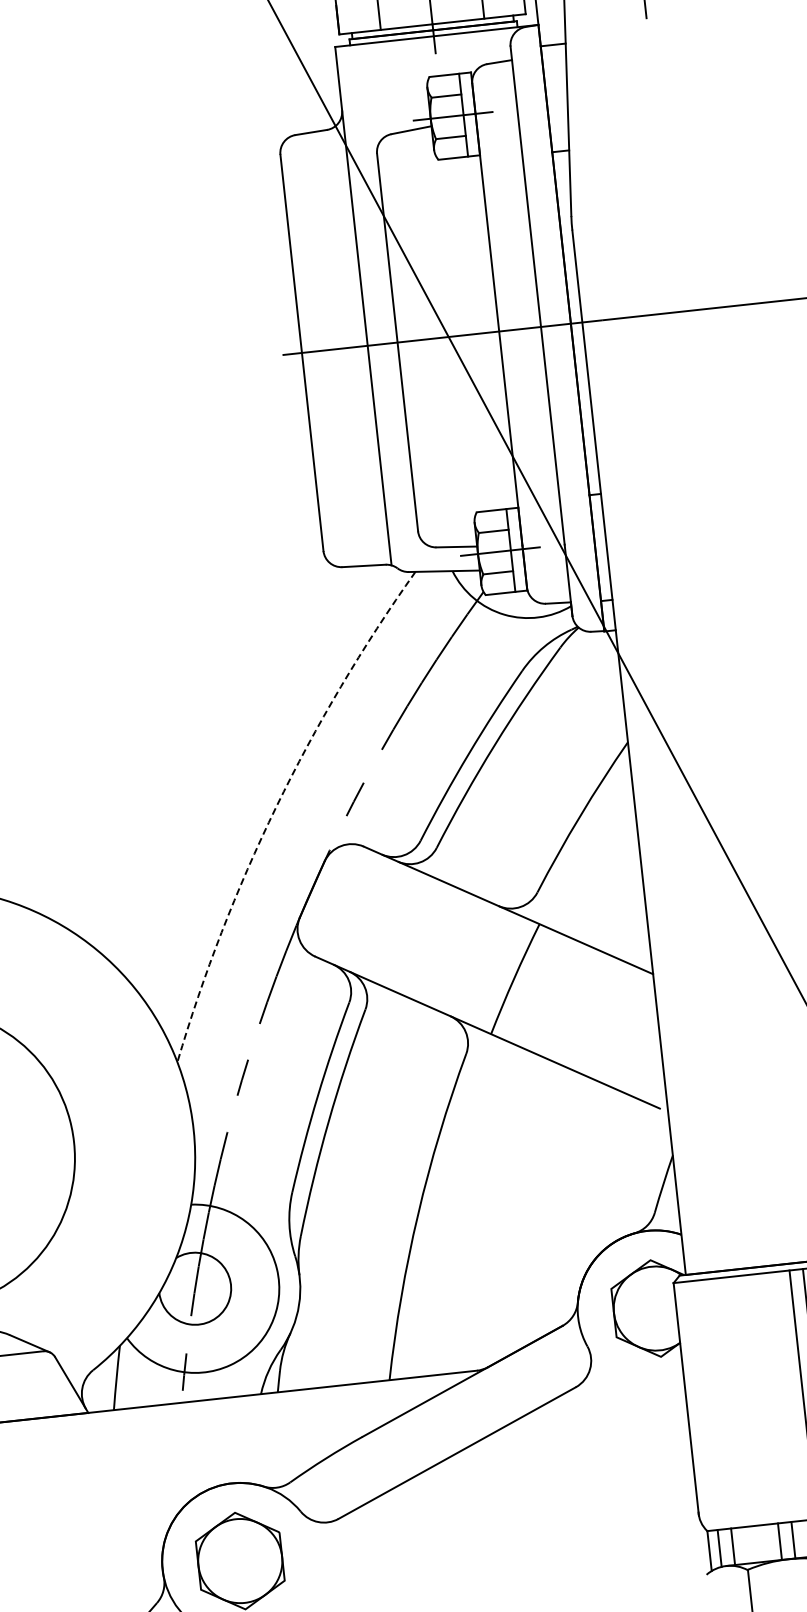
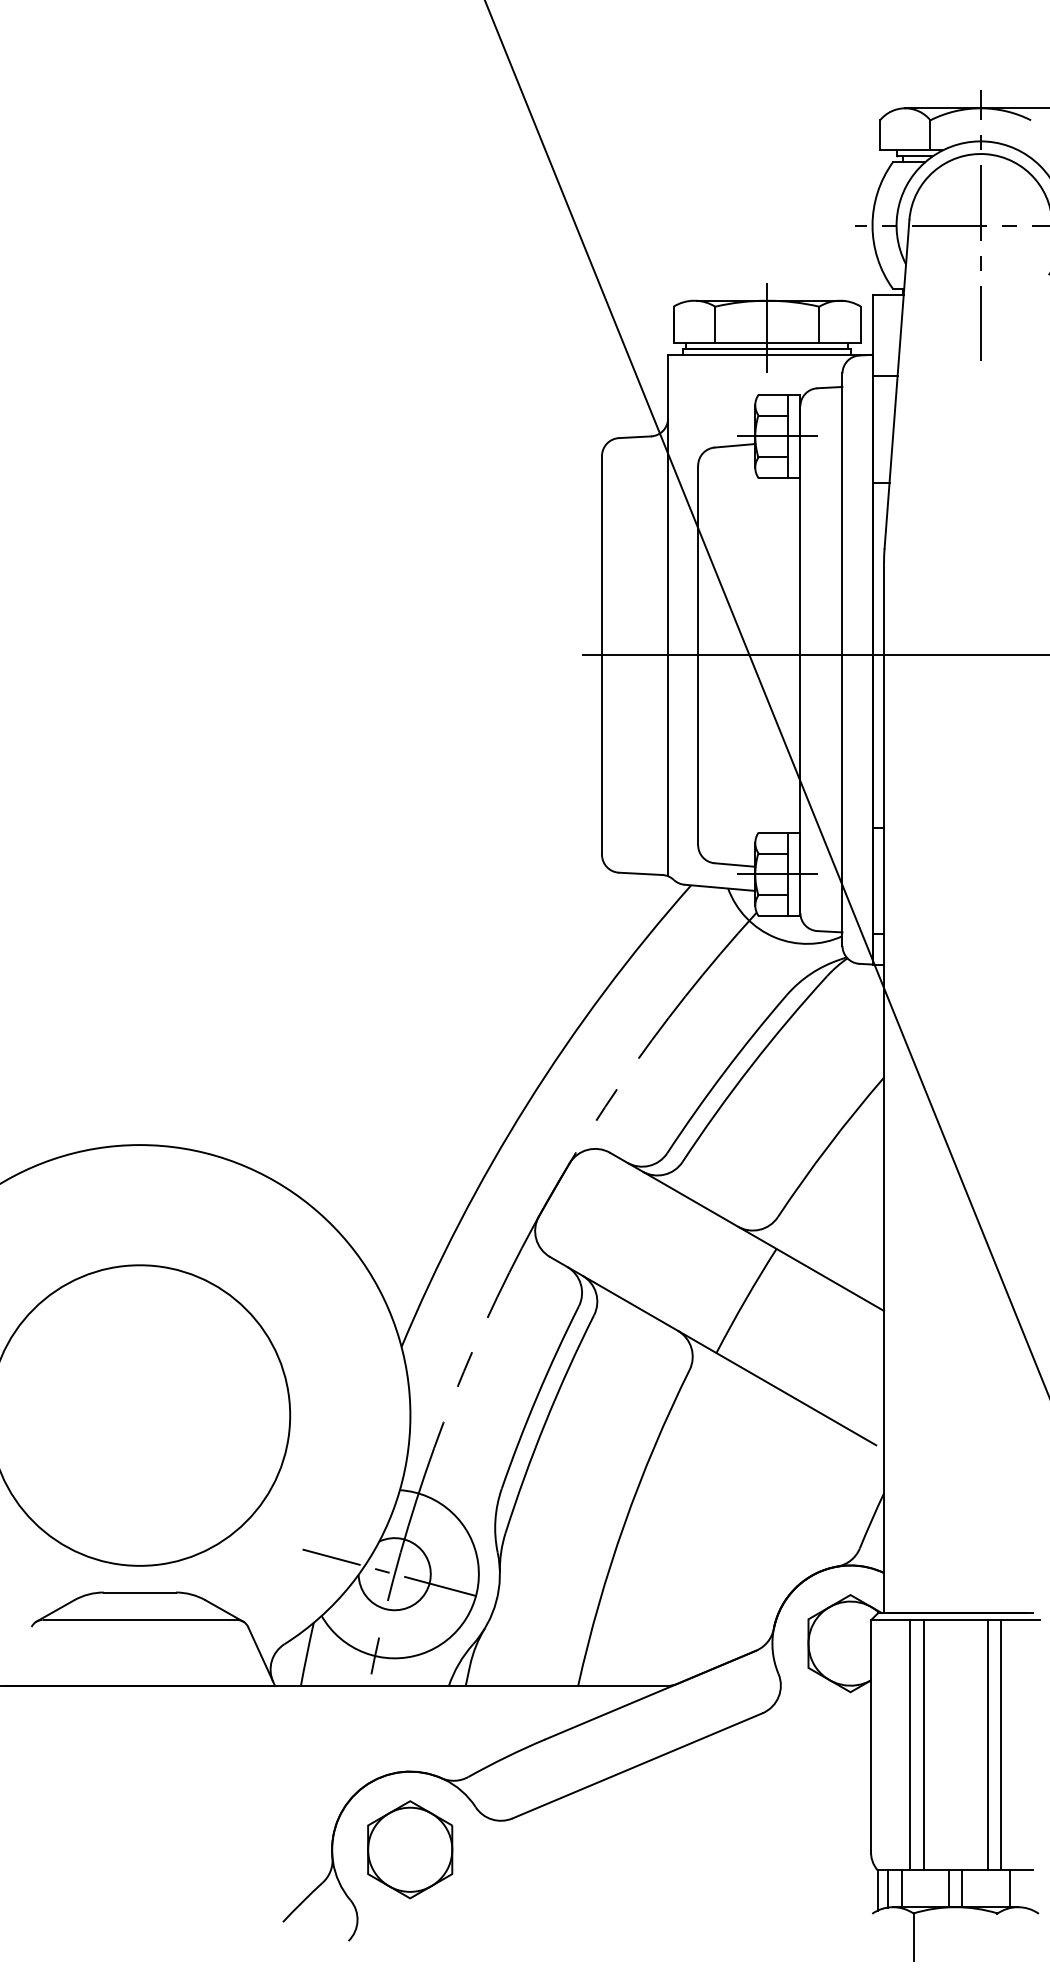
arc: (276, 807) -> (527, 1104), dashed -> solid
line: (189, 1287) -> (389, 1572), added
line: (739, 1401) -> (923, 1745), added
line: (726, 1403) -> (910, 1745), added

